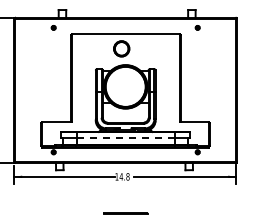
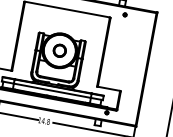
circle: (121, 48) -> (59, 50), moved
line: (125, 137) -> (52, 90), dashed -> solid

